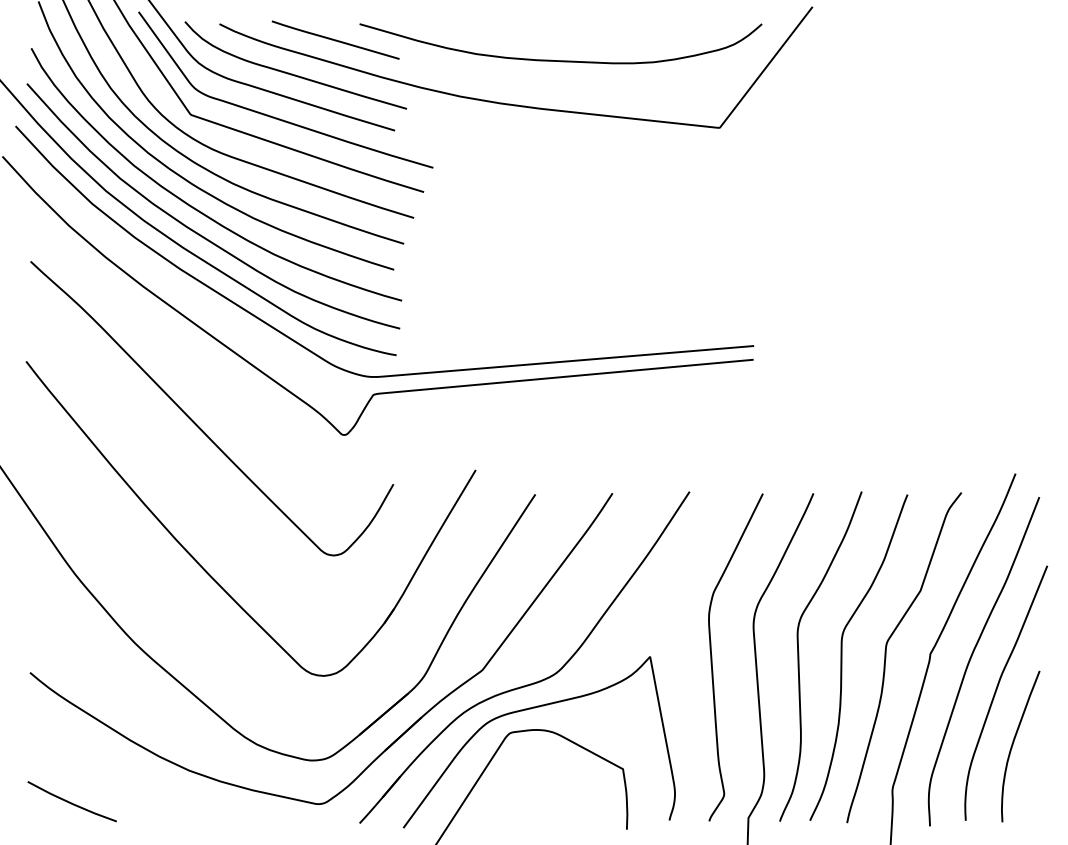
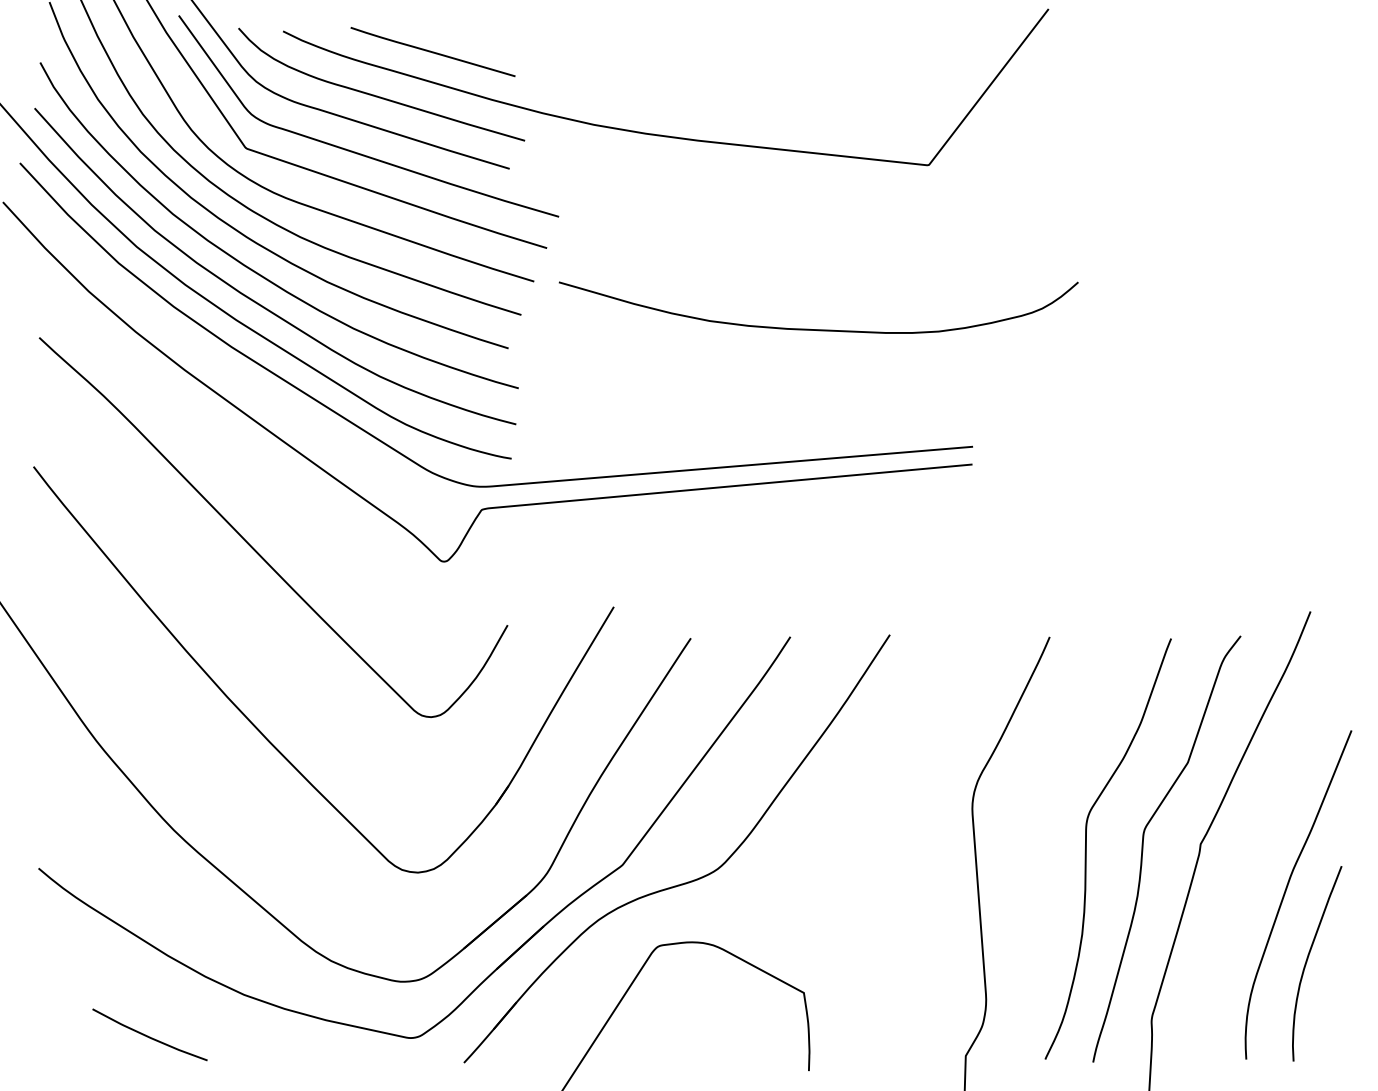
curve: (560, 60) -> (818, 329), moved
curve: (972, 654) -> (1255, 845), removed
curve: (799, 656) -> (1031, 847), removed
curve: (712, 661) -> (919, 853), removed
curve: (531, 709) -> (685, 915), removed
curve: (71, 802) -> (148, 1035), moved

